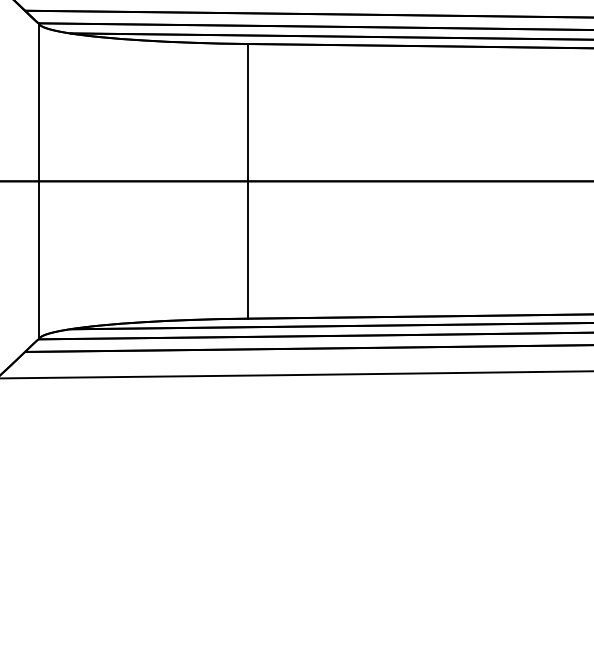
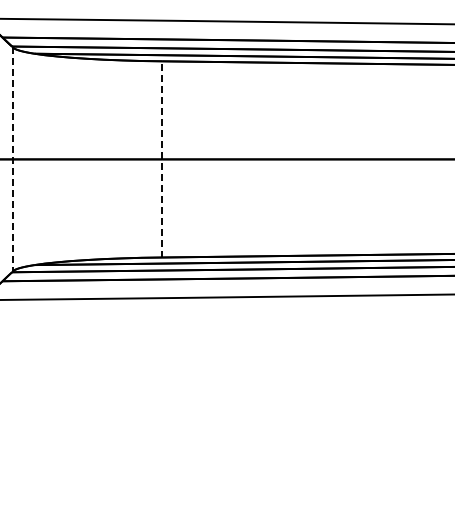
line: (248, 180) -> (162, 158), solid -> dashed
line: (38, 181) -> (12, 159), solid -> dashed

